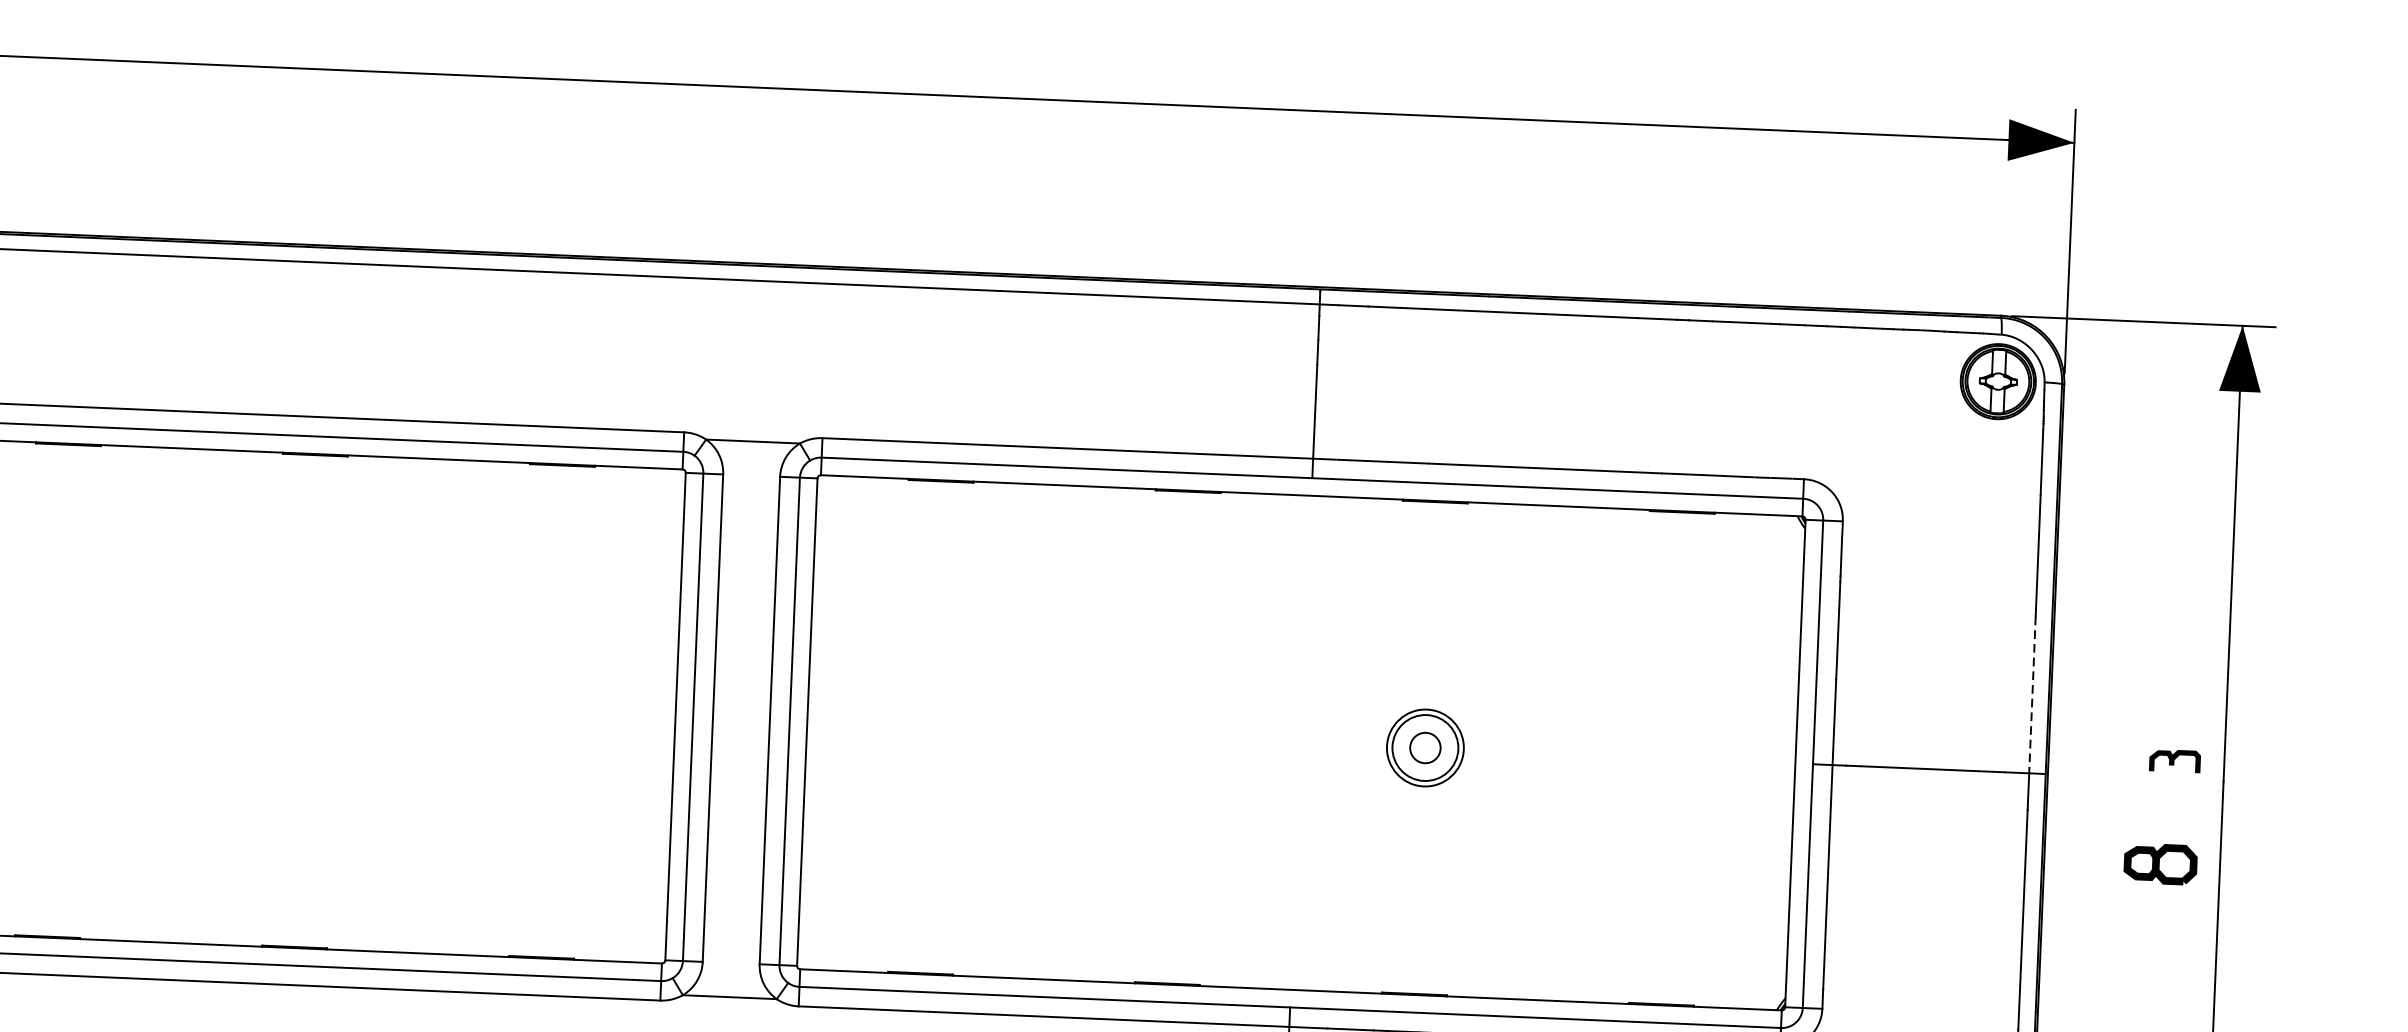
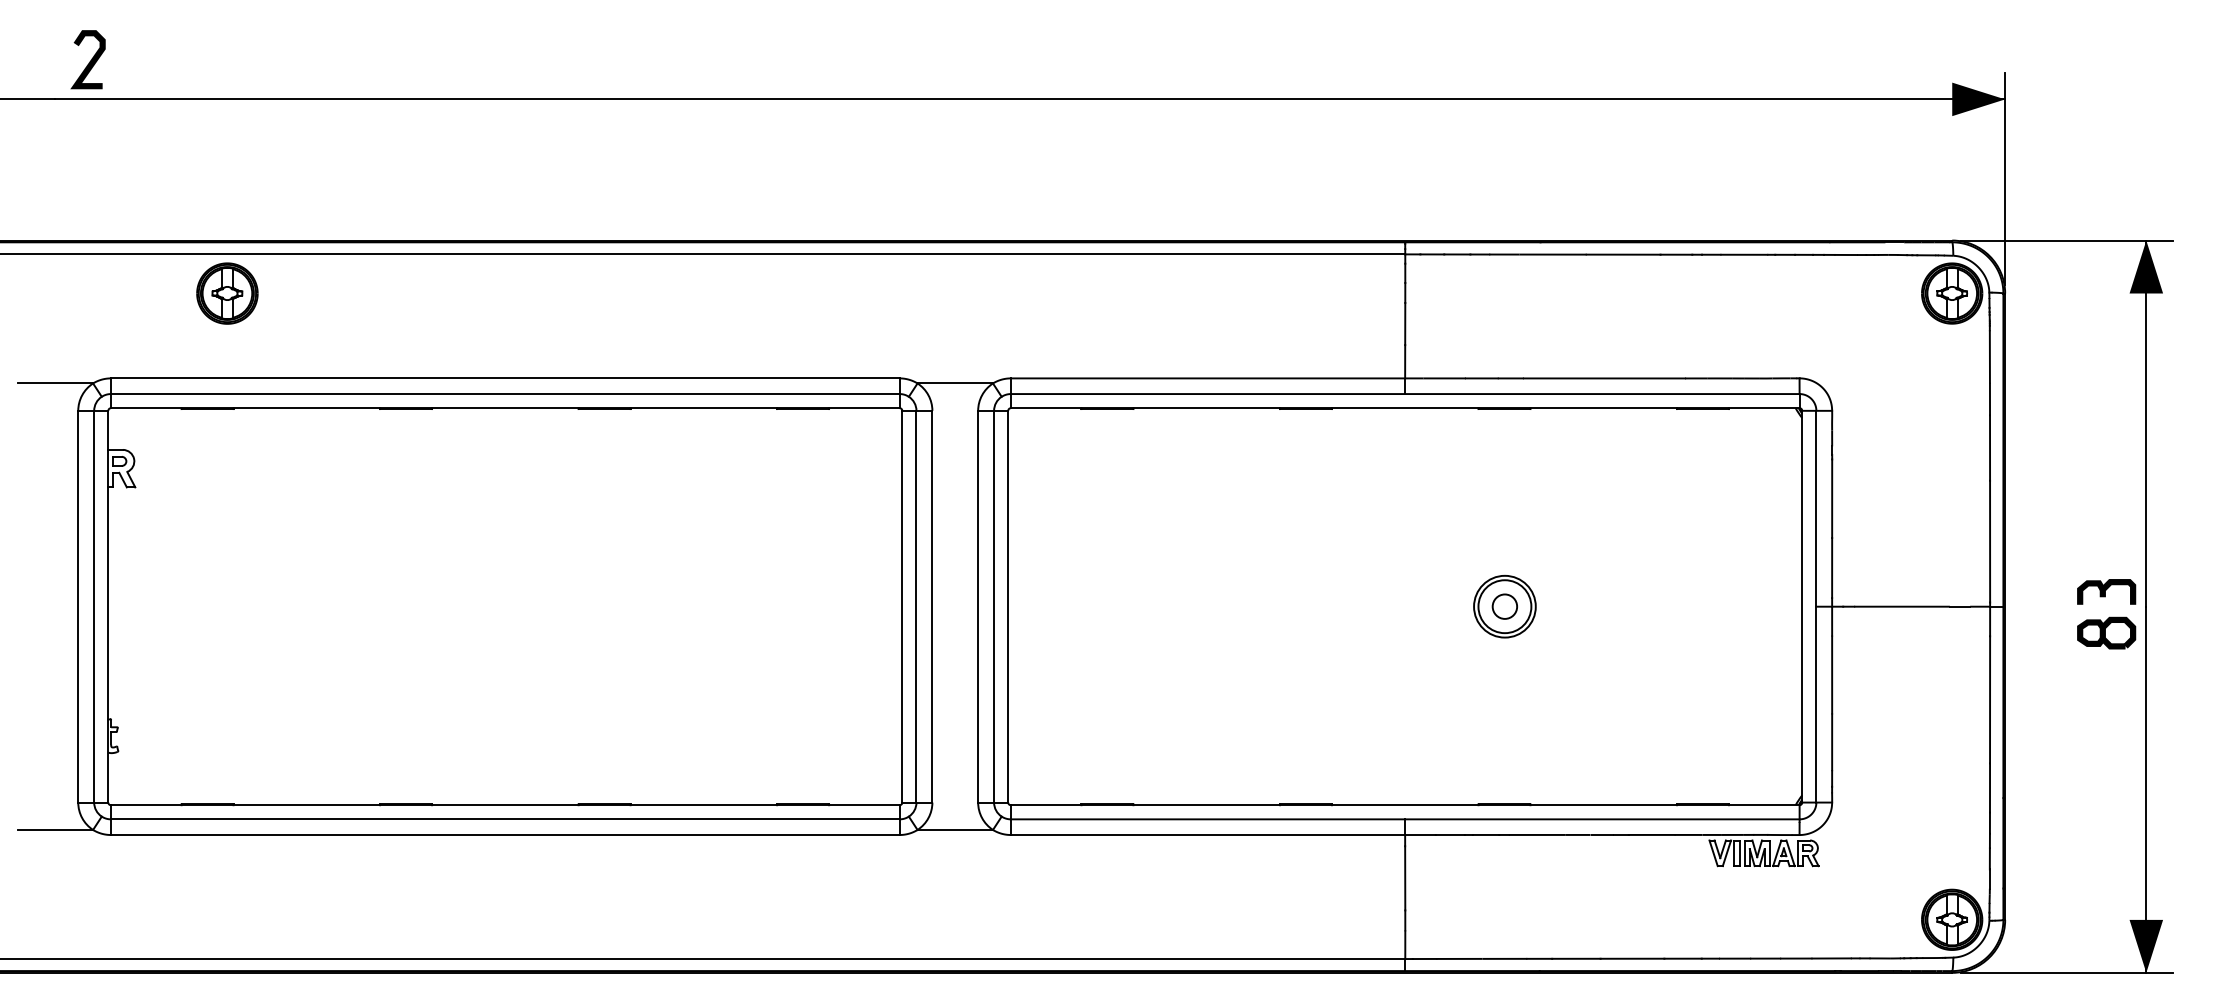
line: (2033, 692) -> (1990, 541), dashed -> solid
part: (2174, 760) -> (2106, 591), size x1.43
part: (2160, 863) -> (2106, 632), moved

